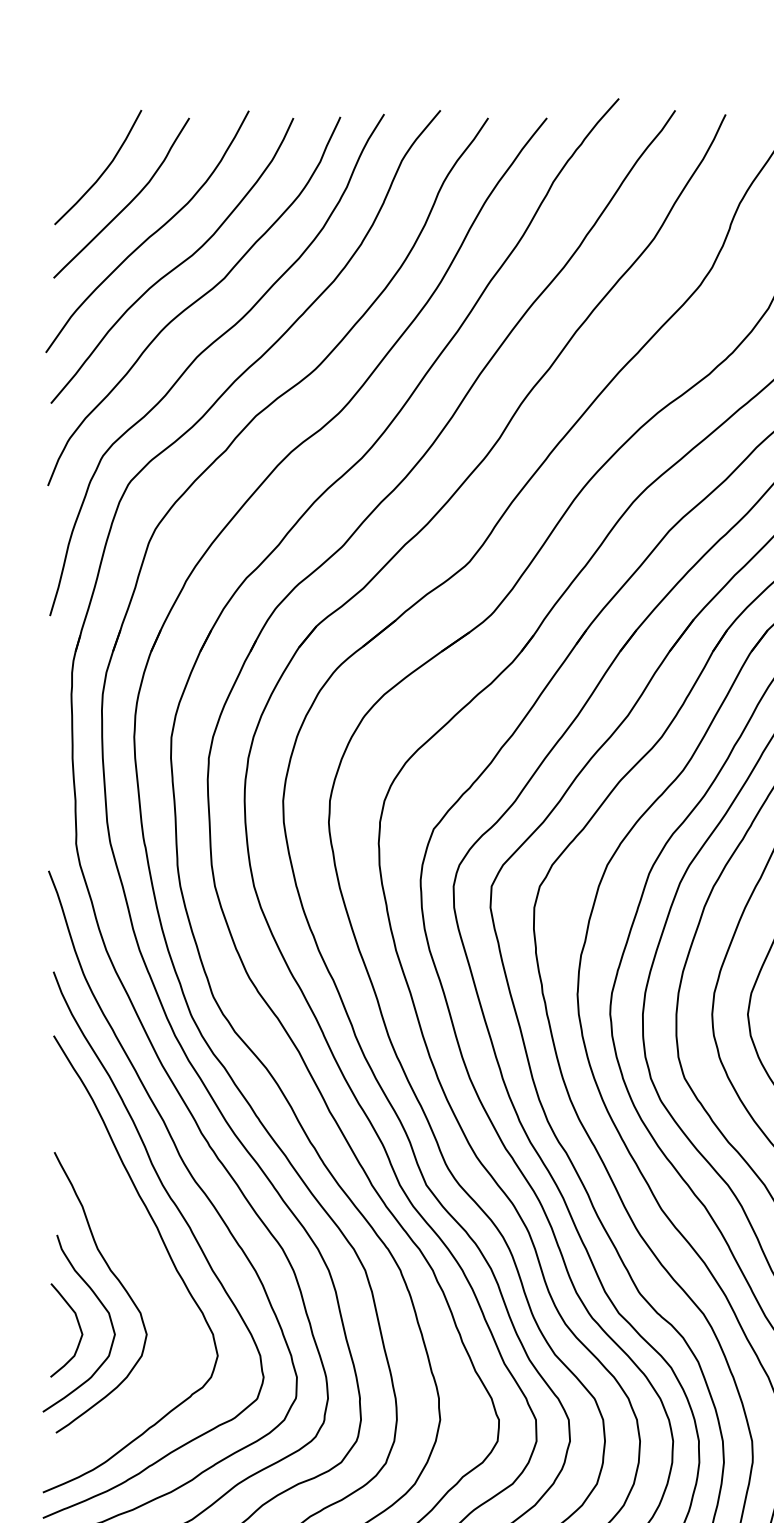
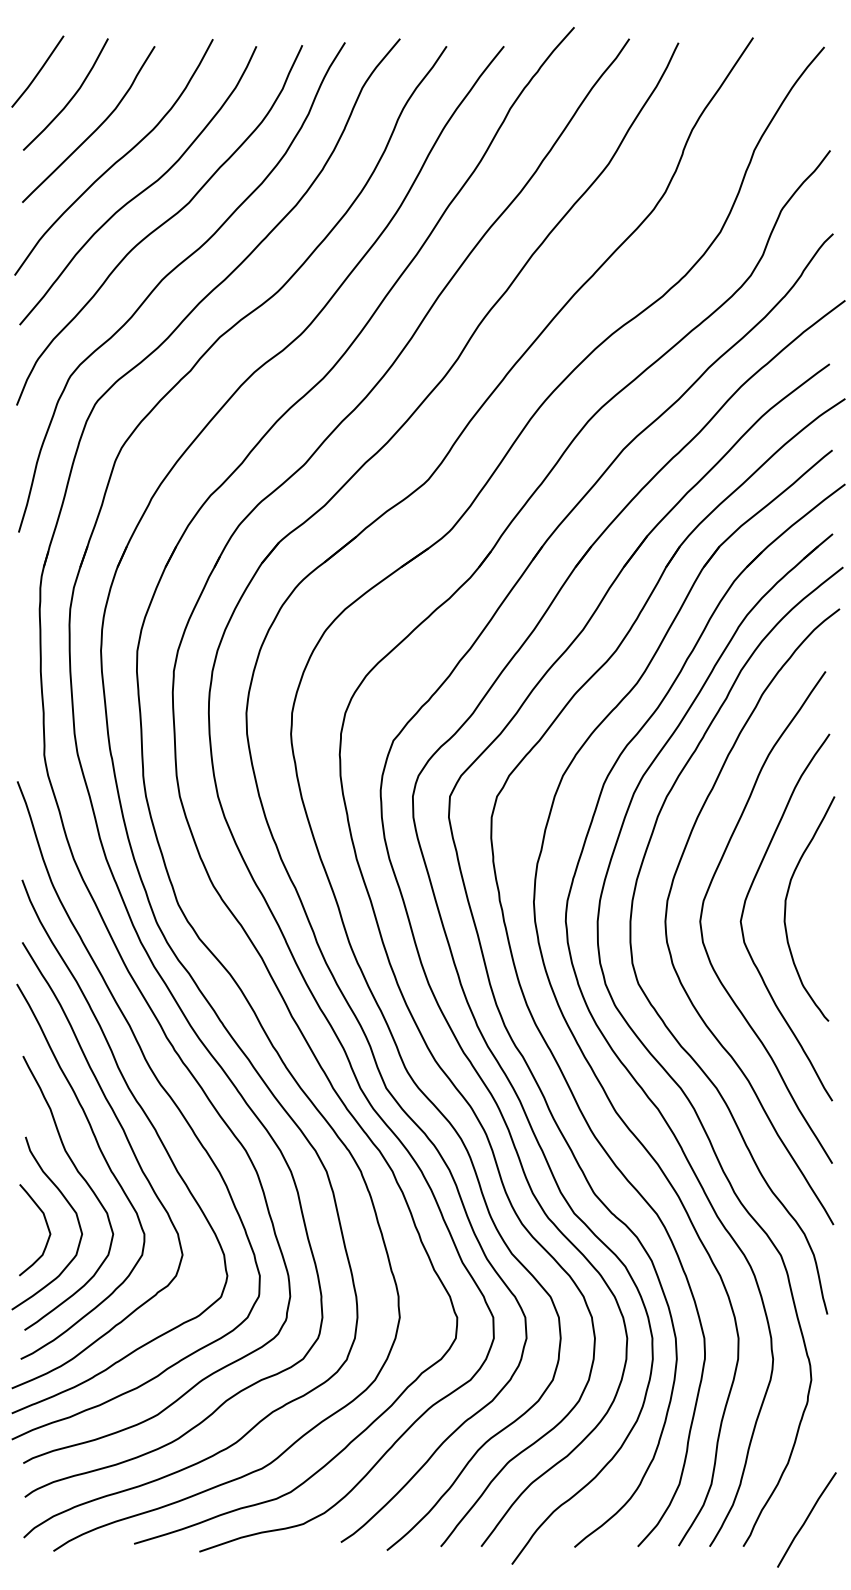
line: (70, 143) -> (38, 71), added
curve: (137, 1259) -> (104, 1160), added

